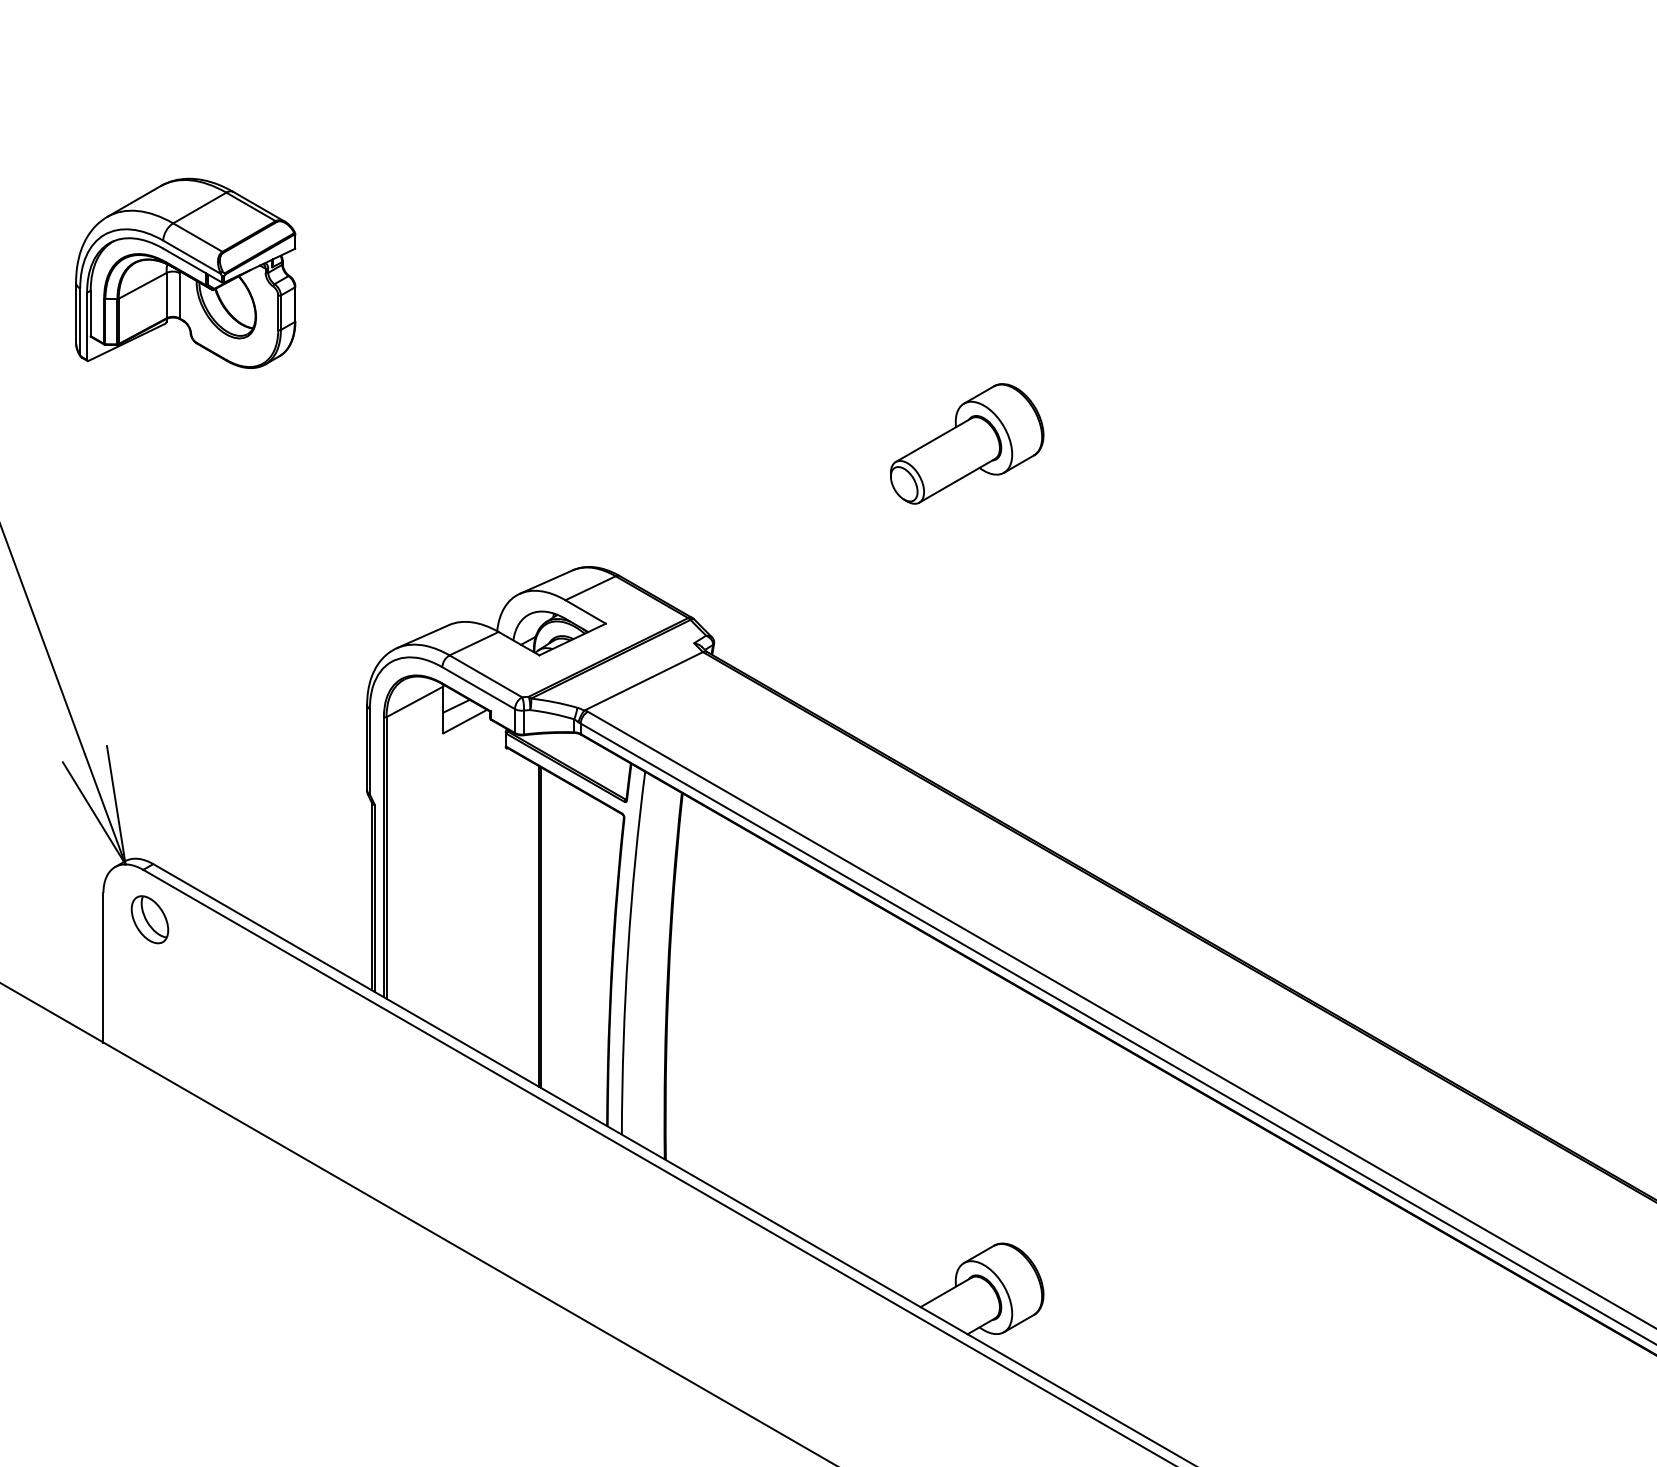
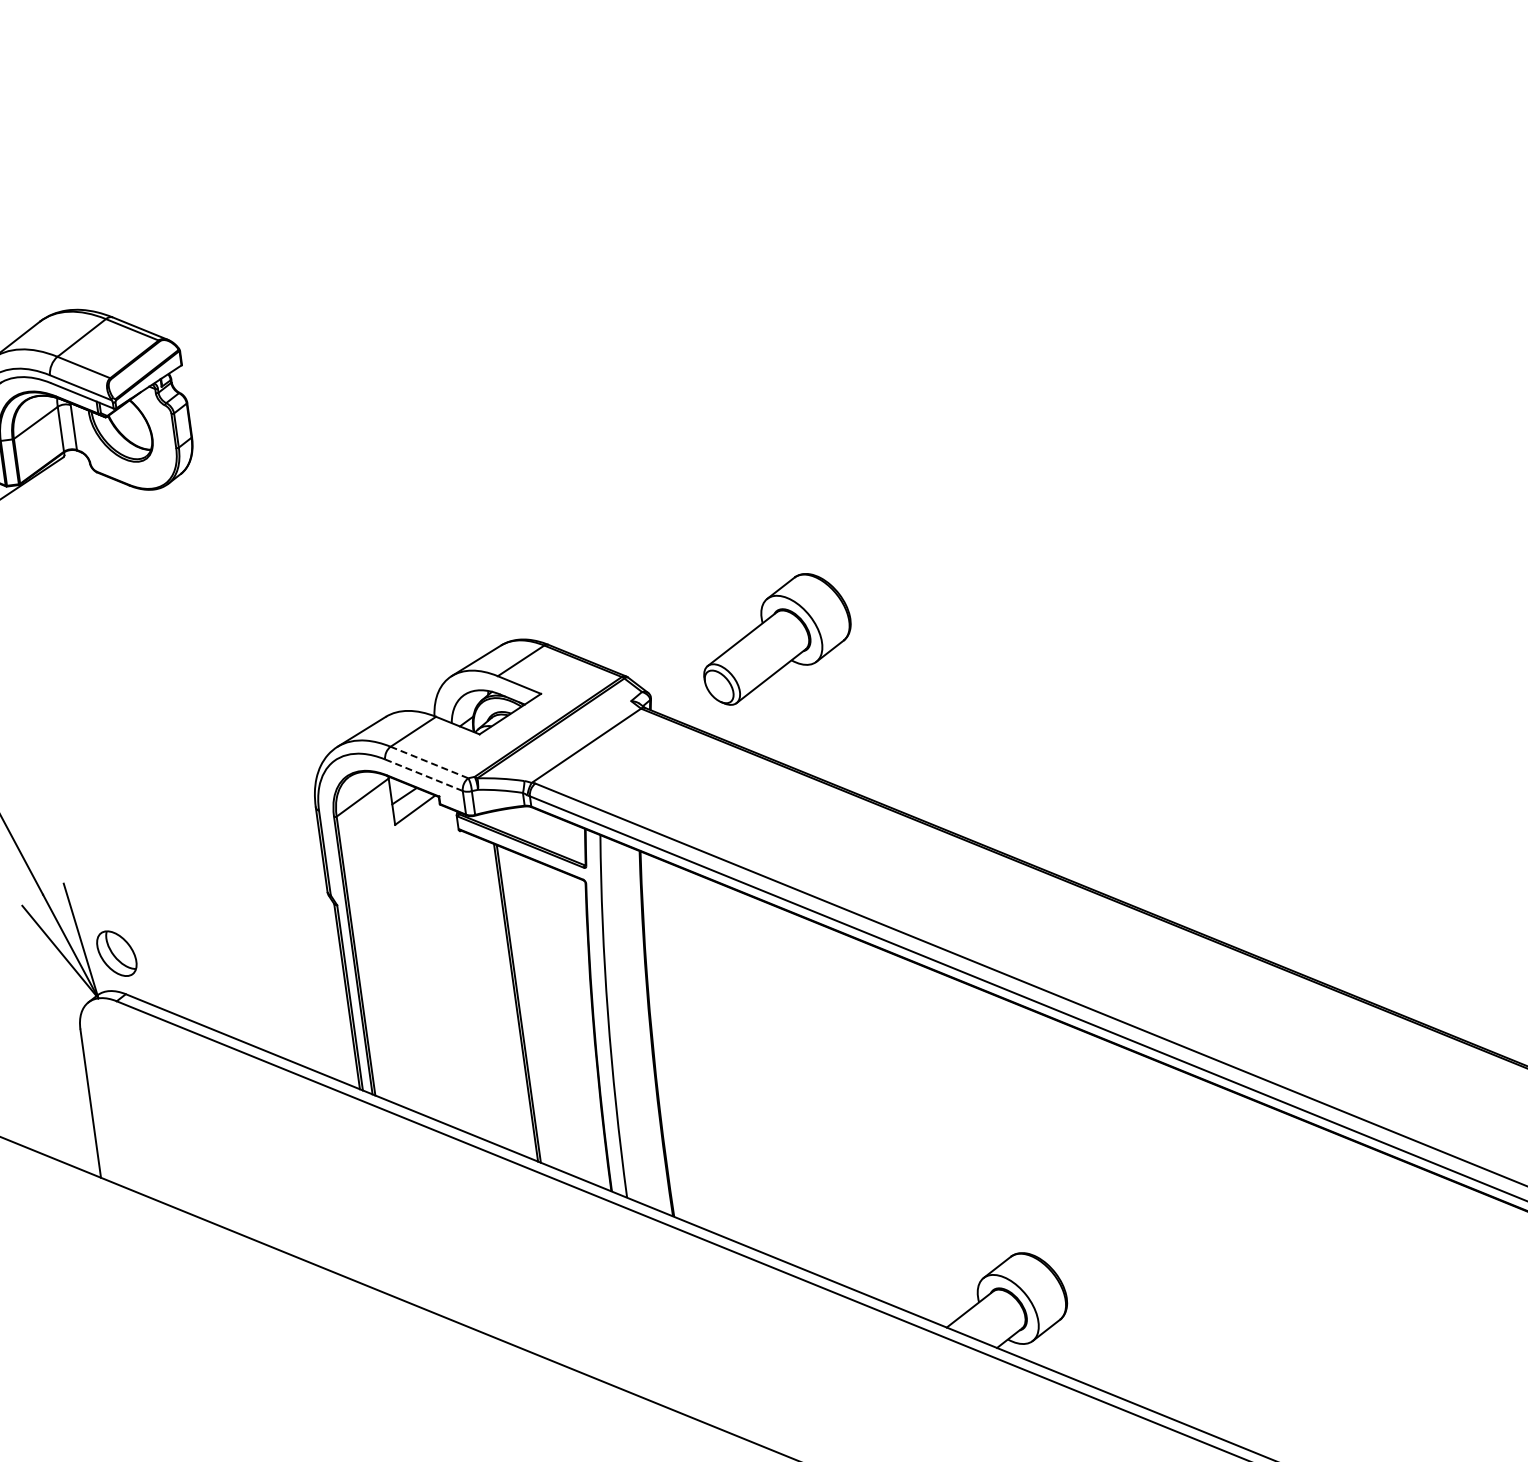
part: (967, 443) -> (776, 637), moved
line: (485, 676) -> (429, 762), solid -> dashed
line: (478, 688) -> (423, 775), solid -> dashed
part: (149, 919) -> (116, 953), moved

